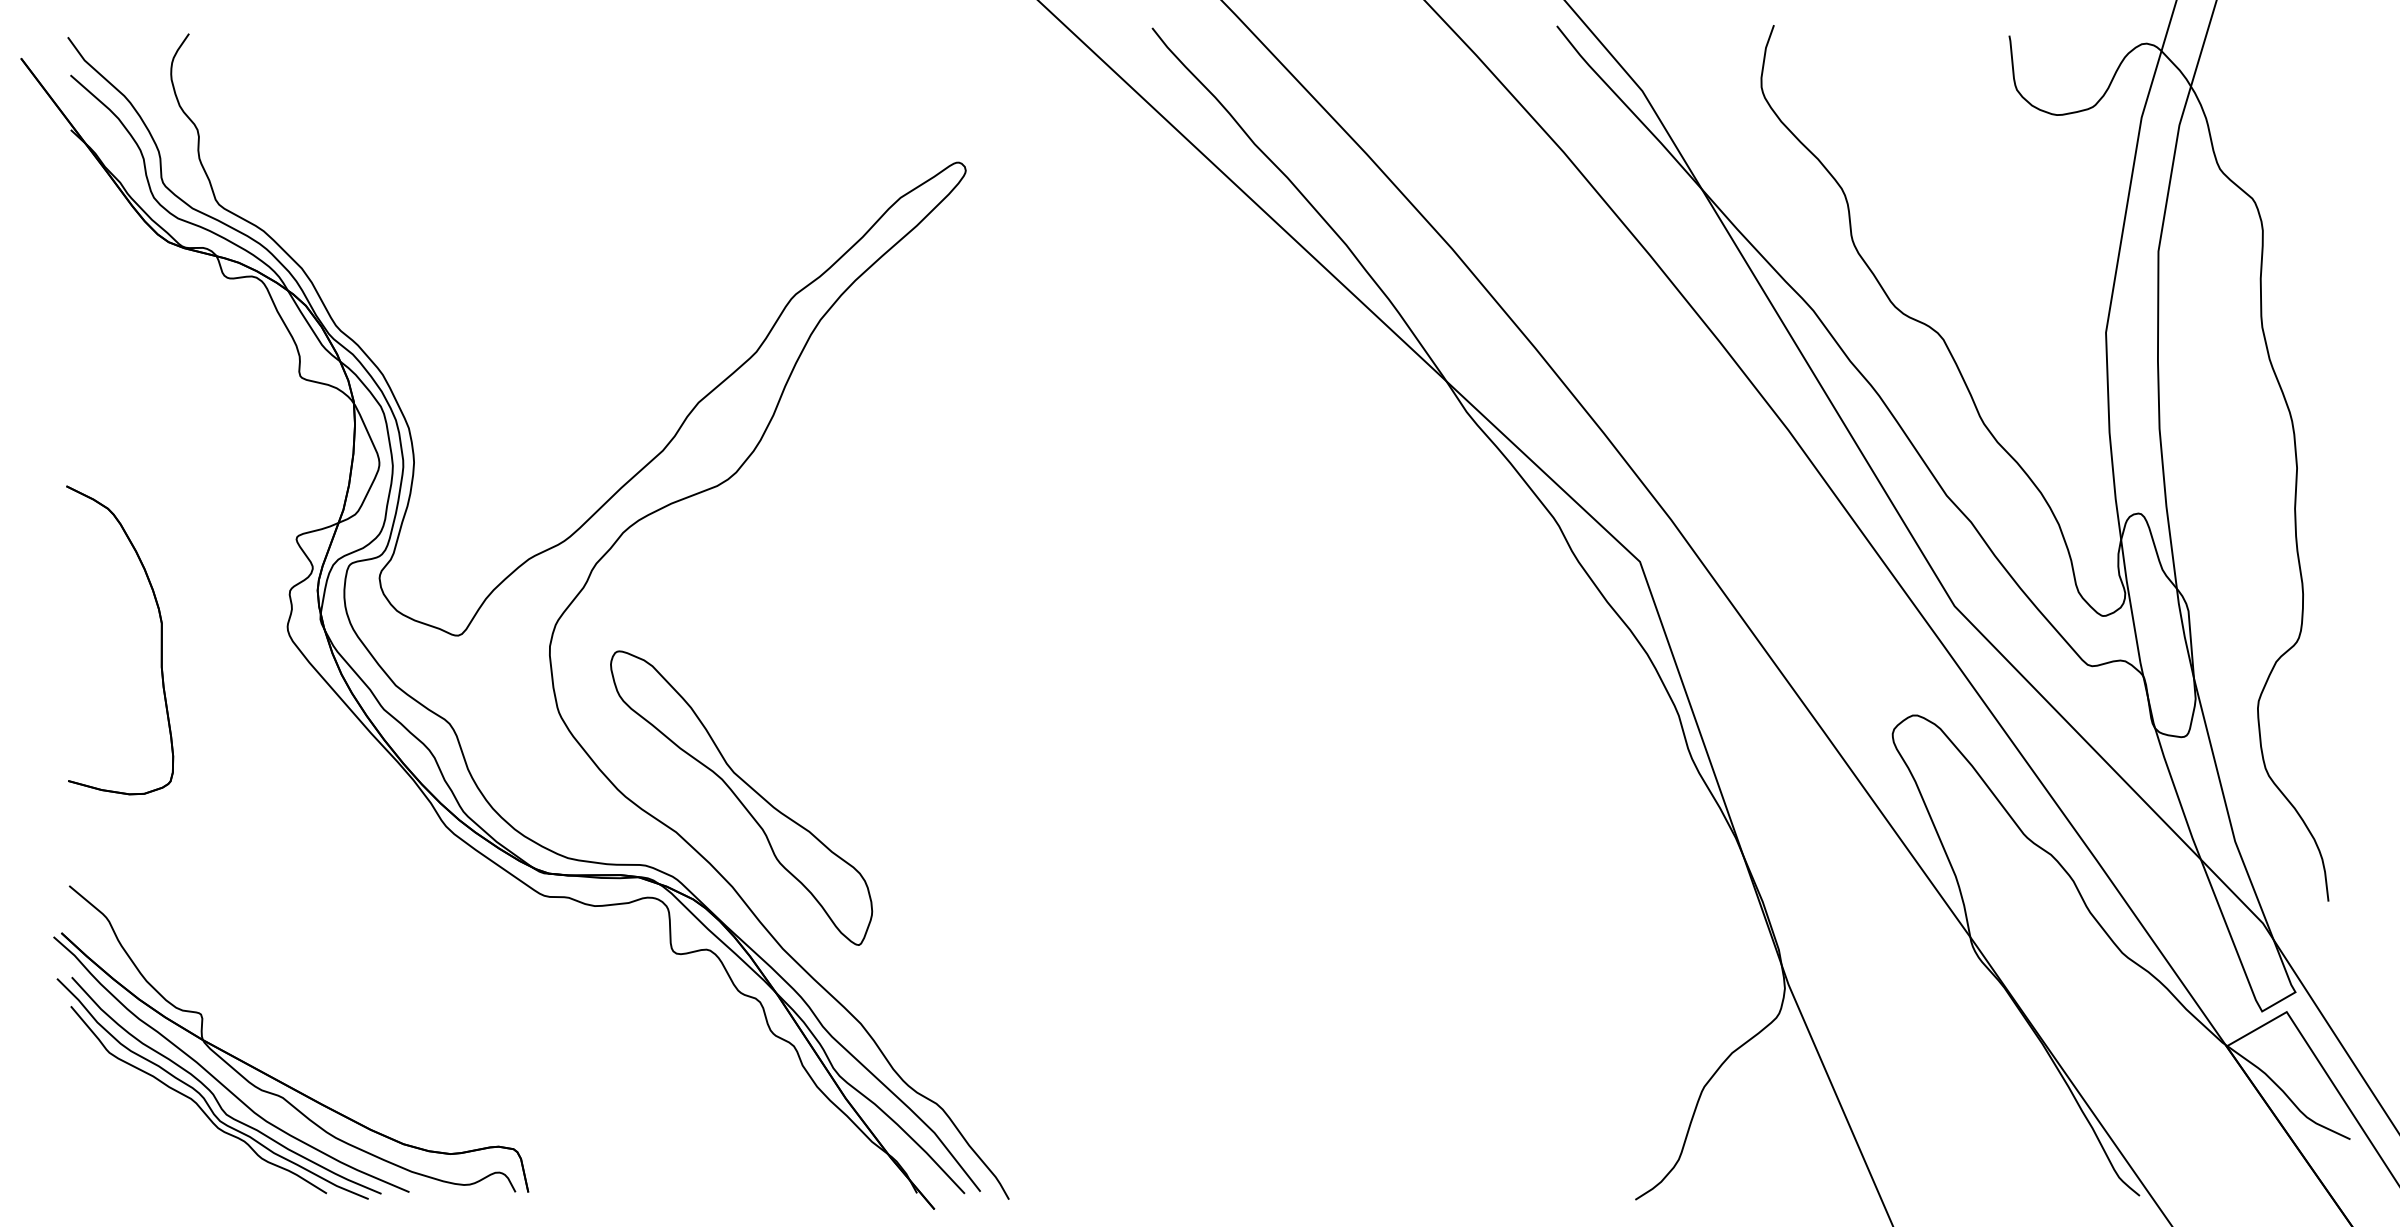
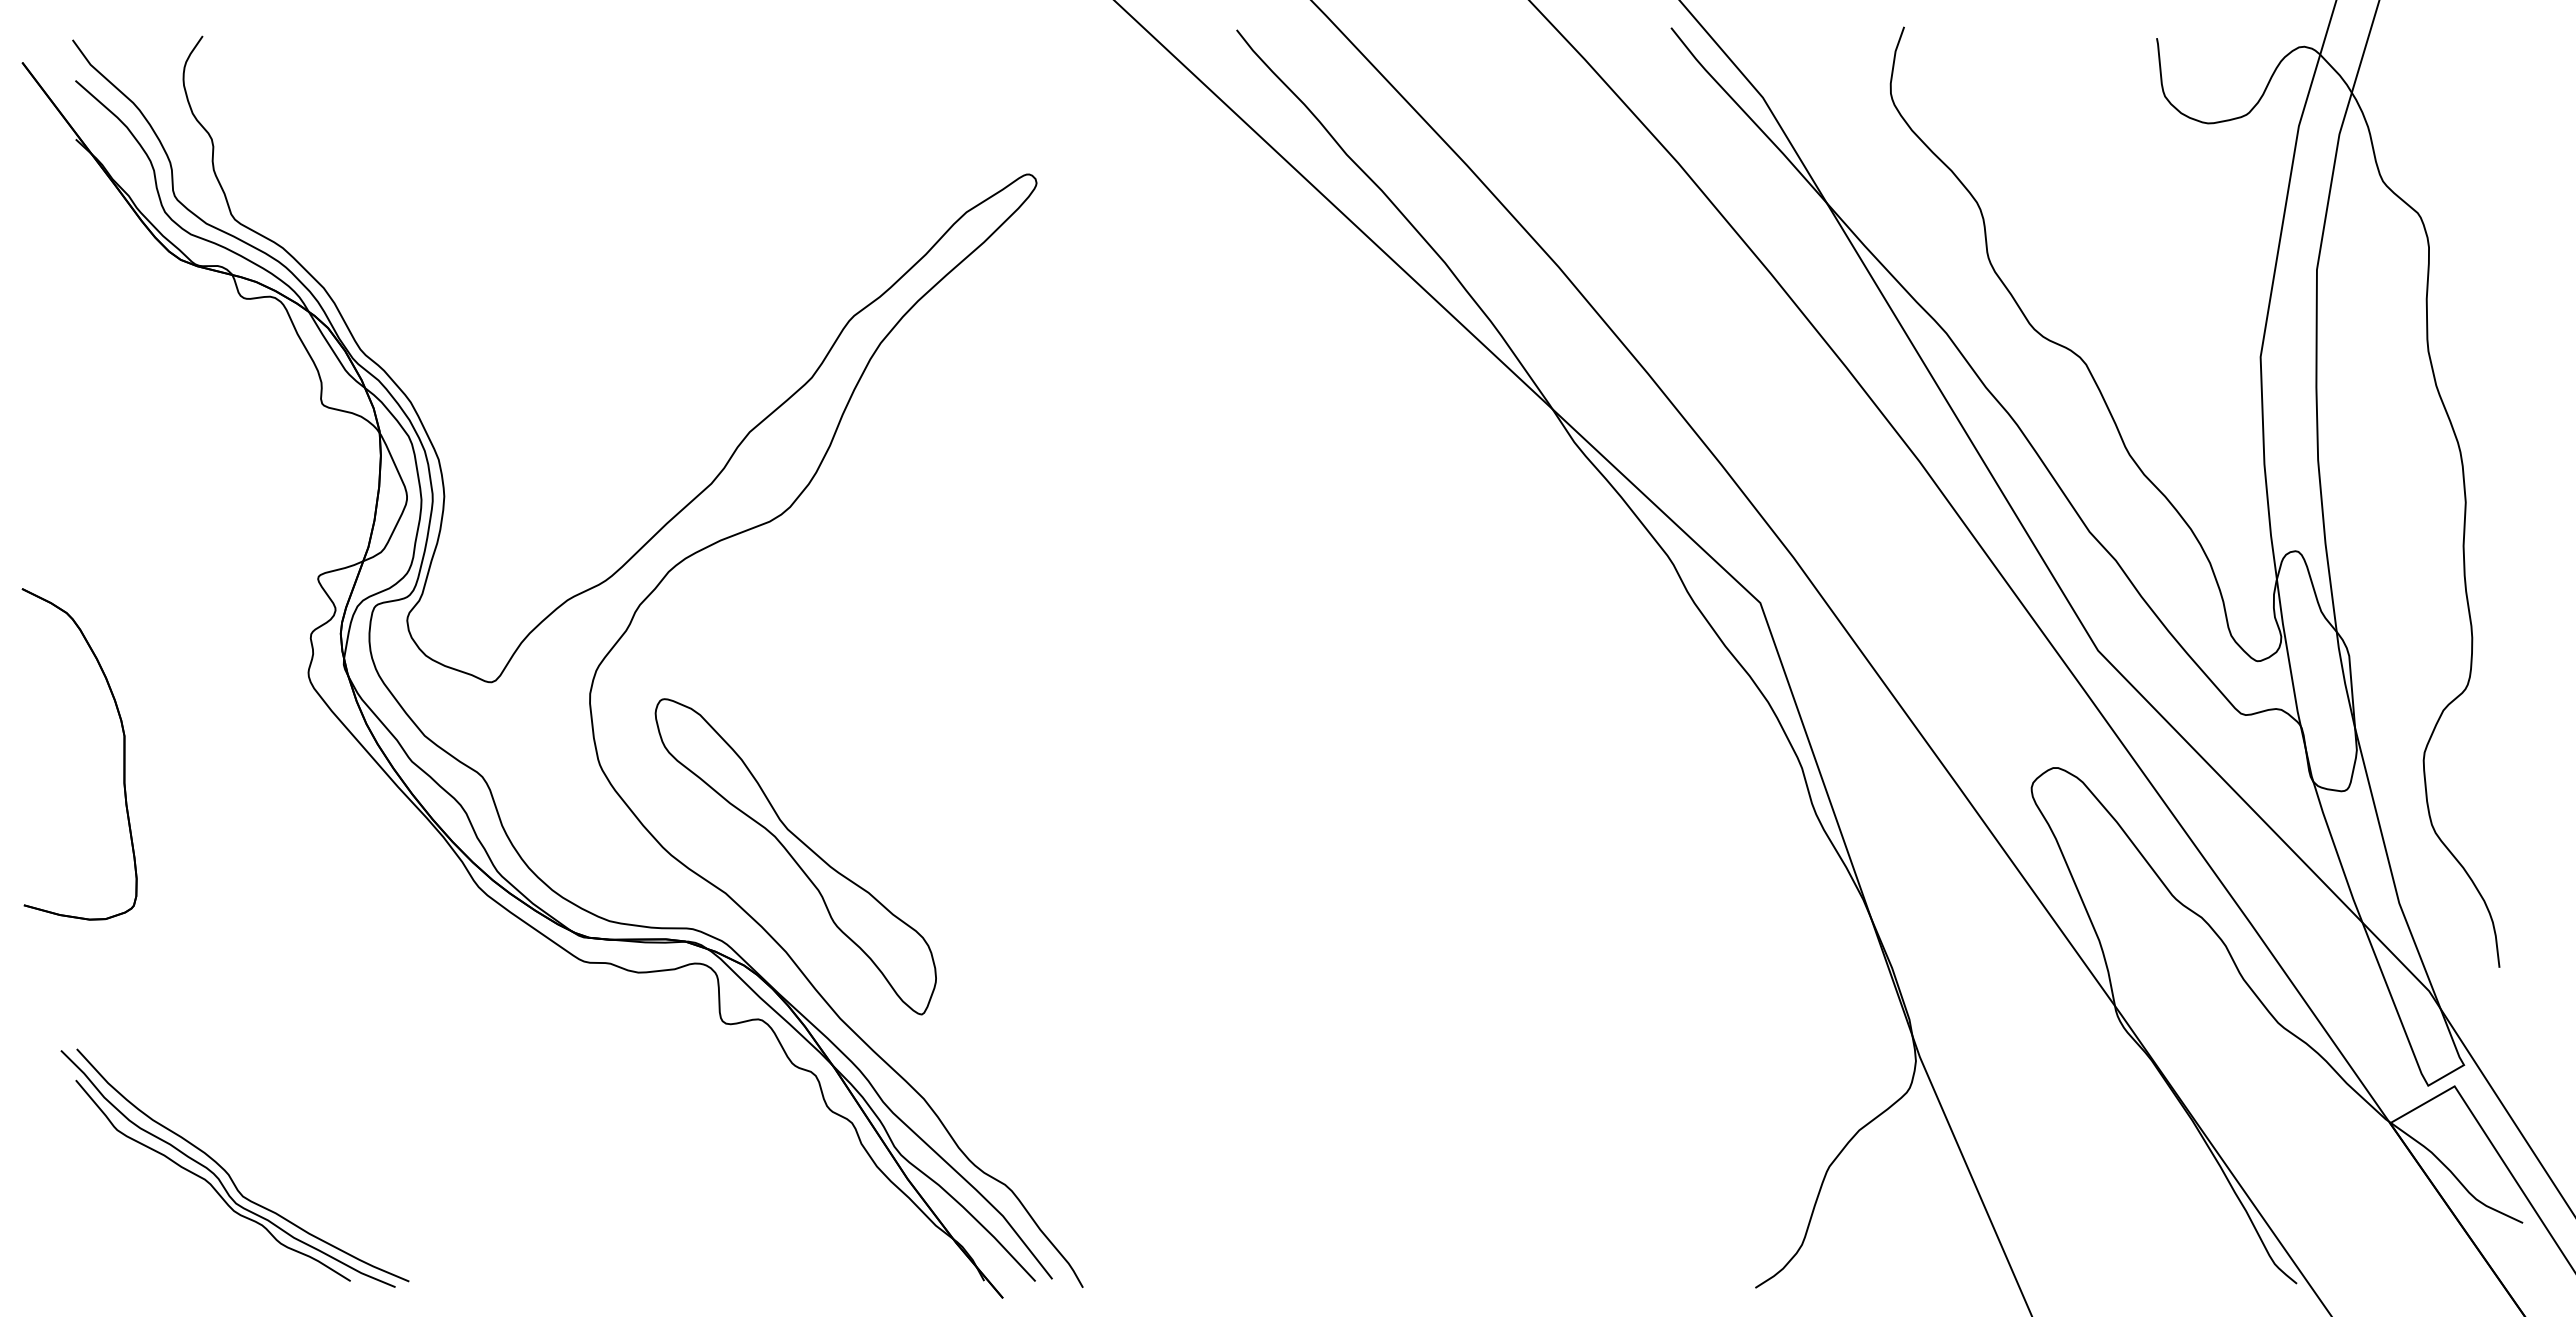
part: (160, 640) -> (123, 754), moved
part: (272, 1076) -> (292, 1155), removed

